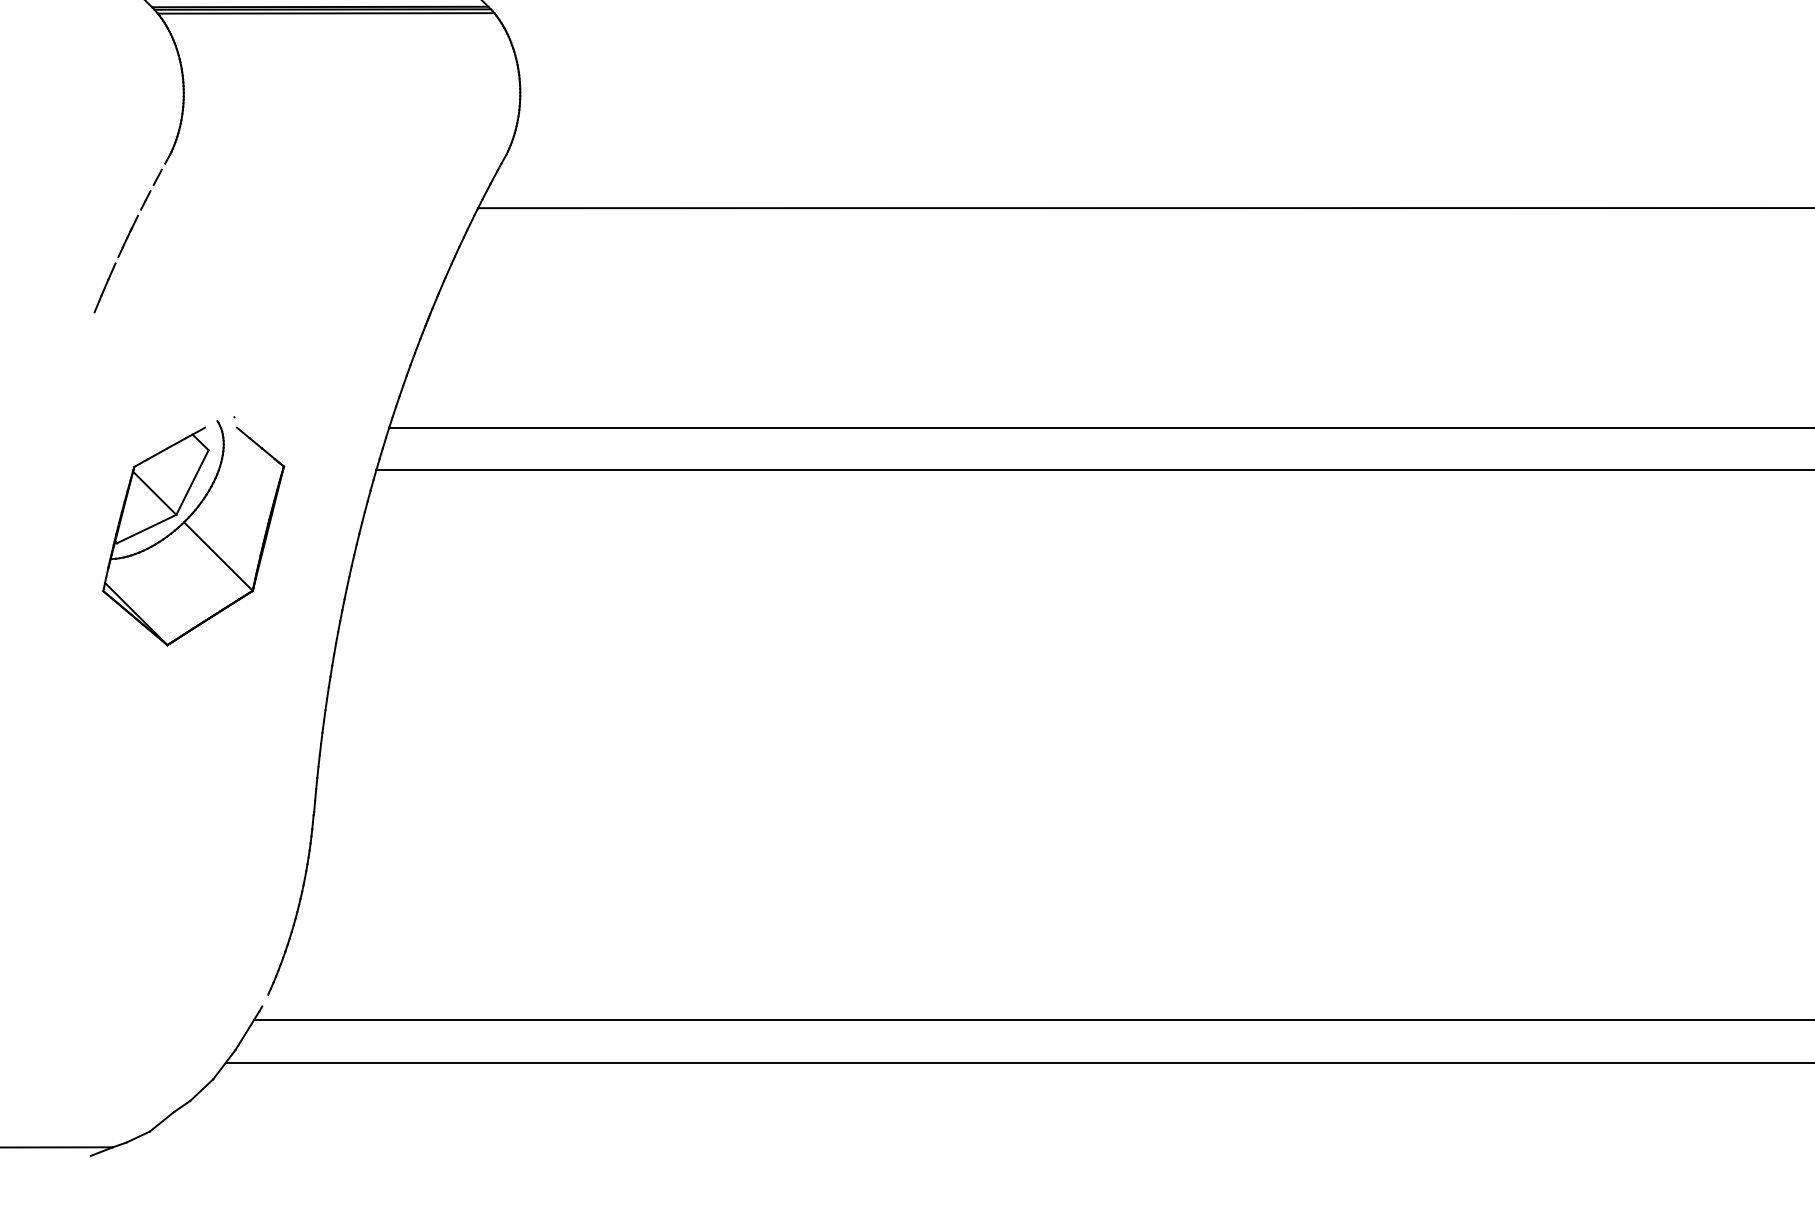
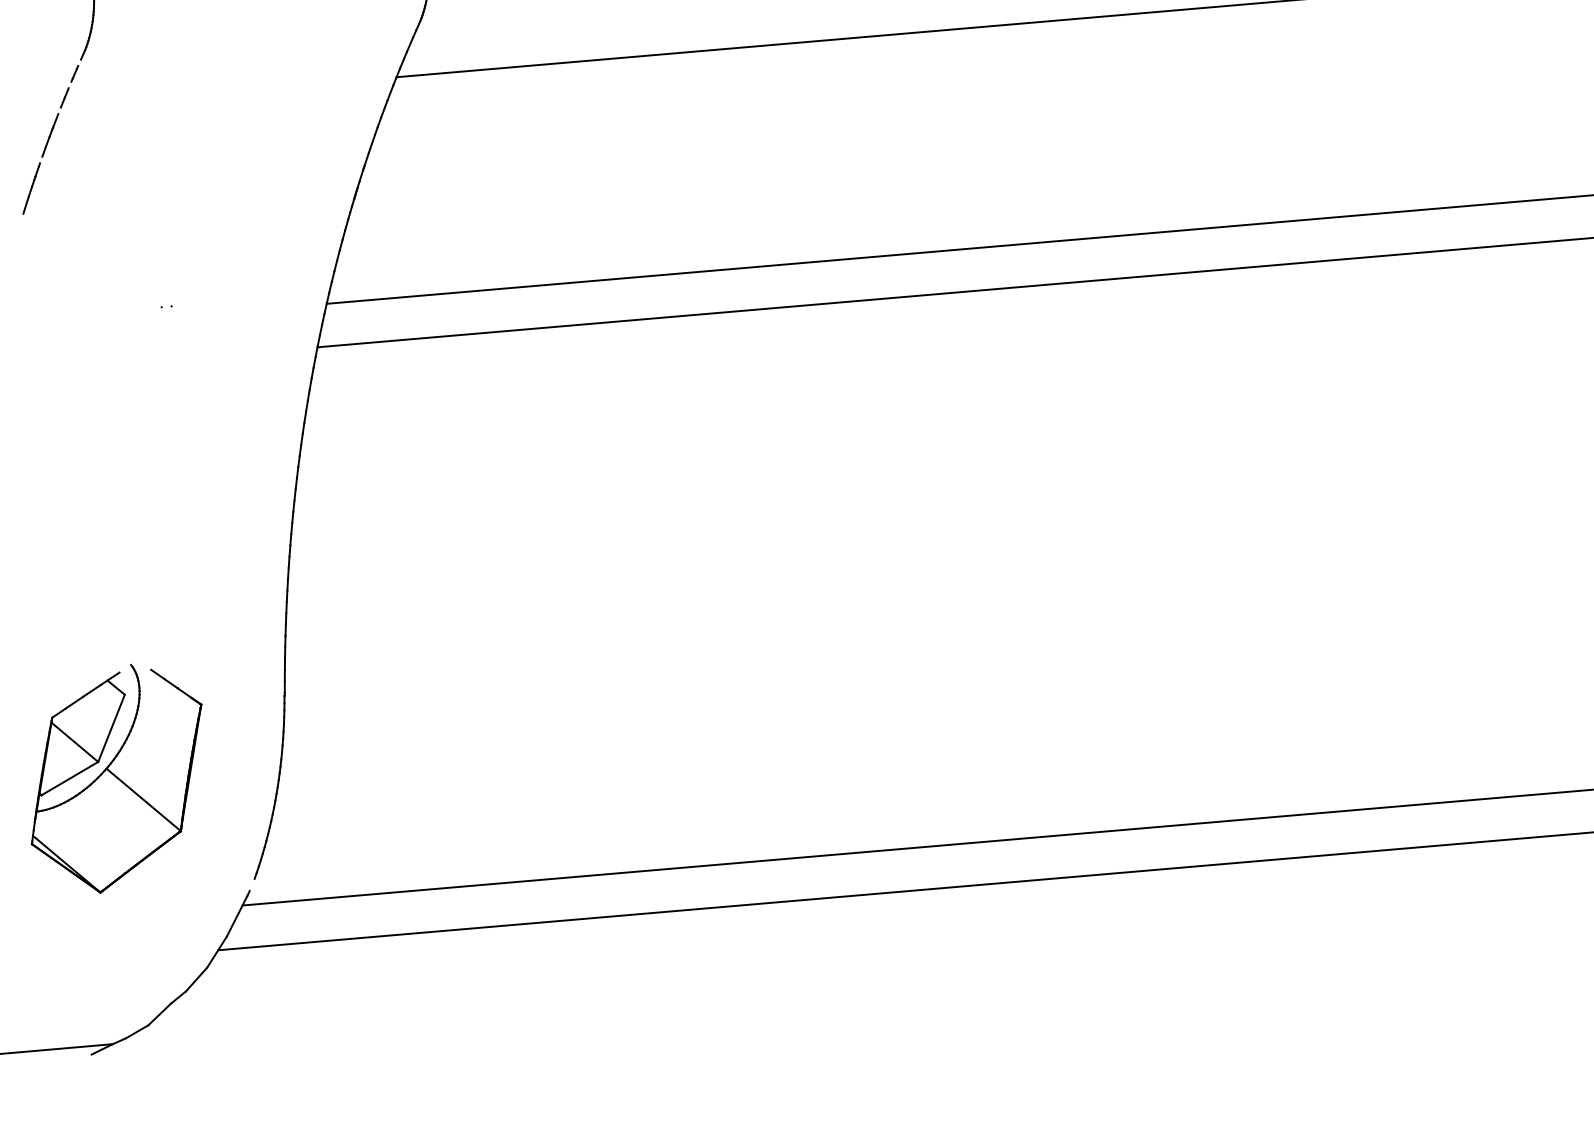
part: (193, 533) -> (116, 779), moved

